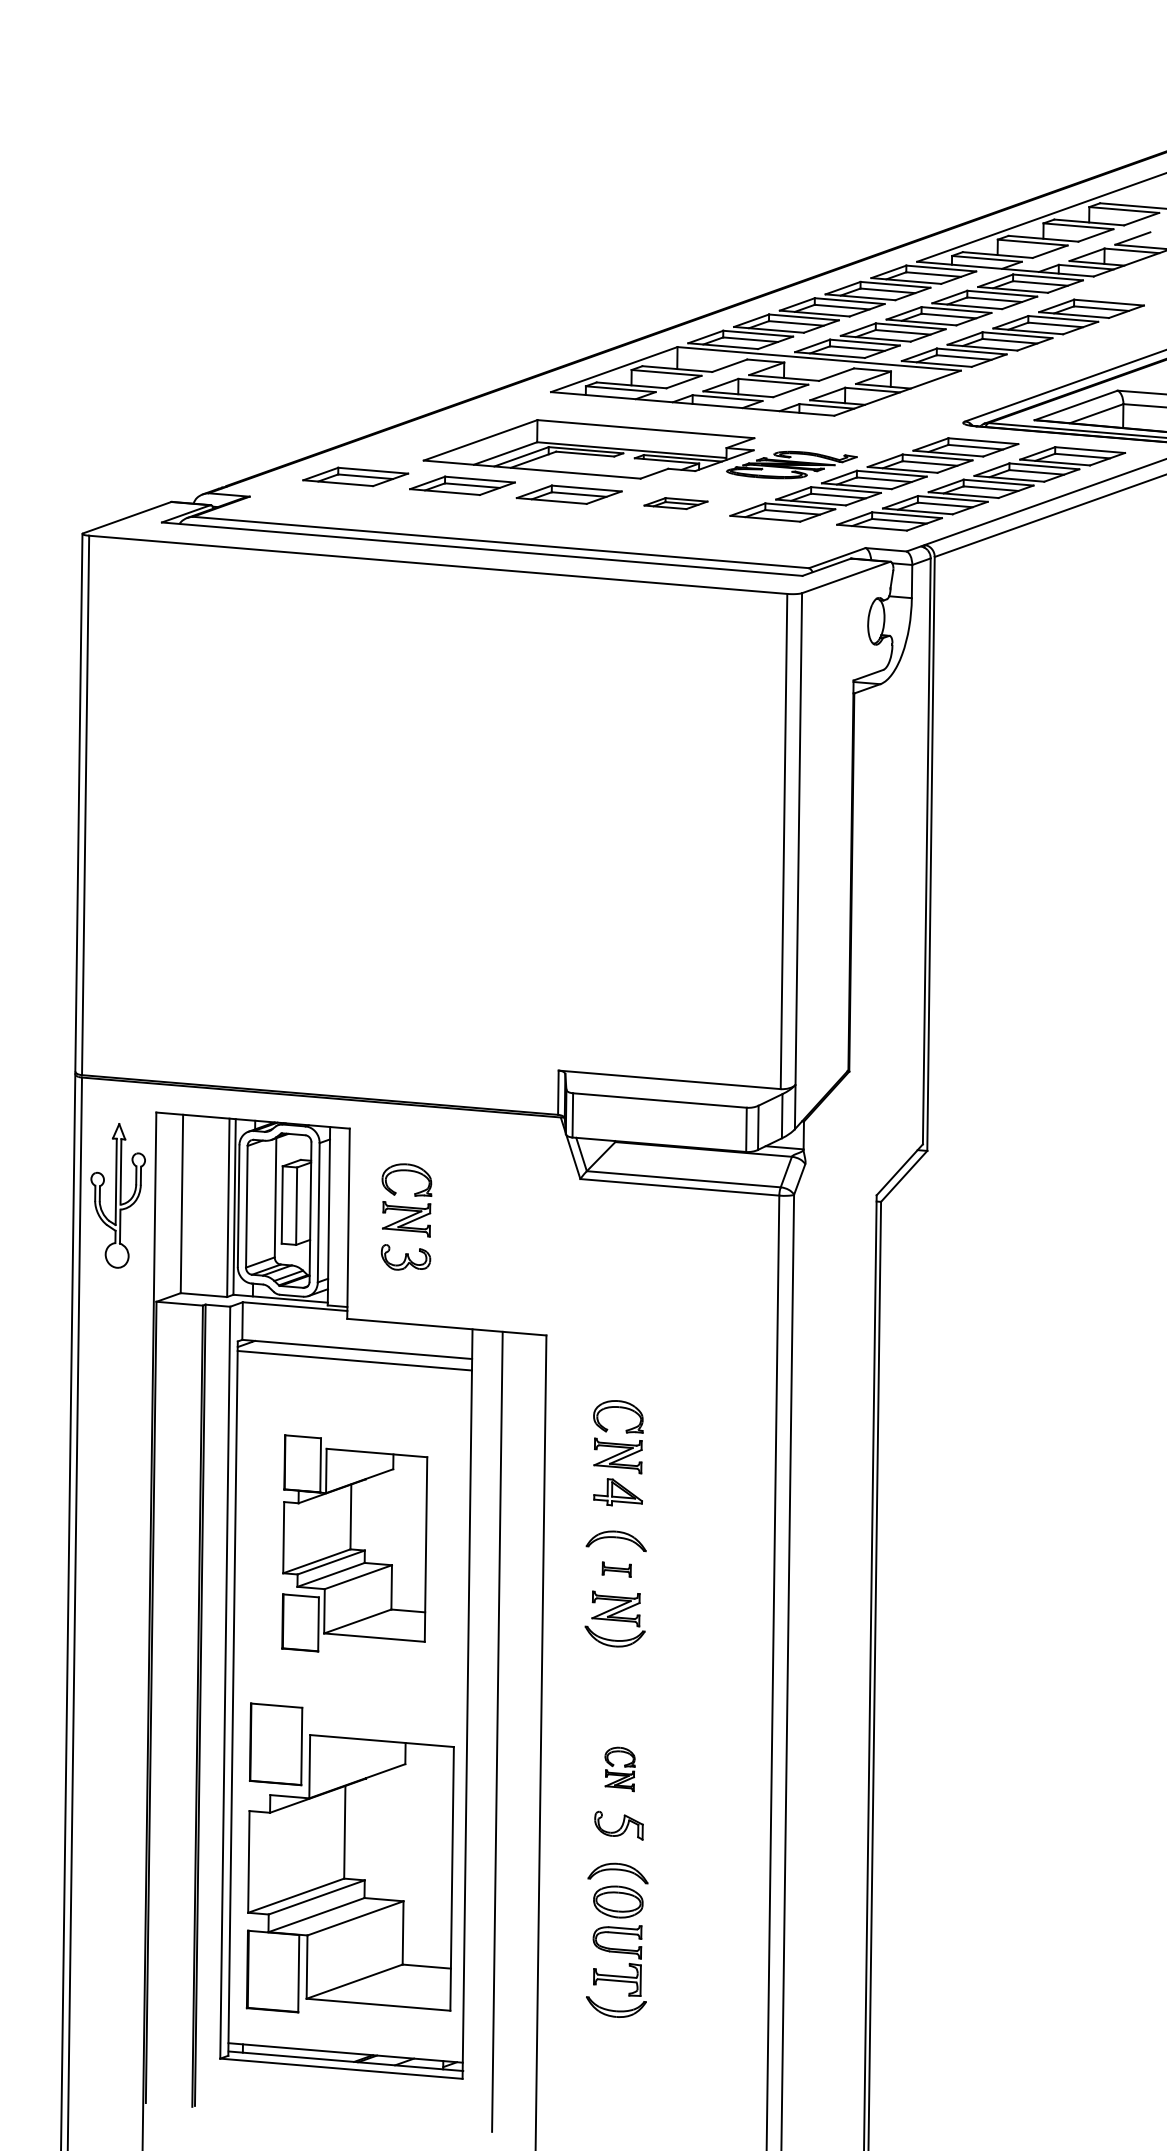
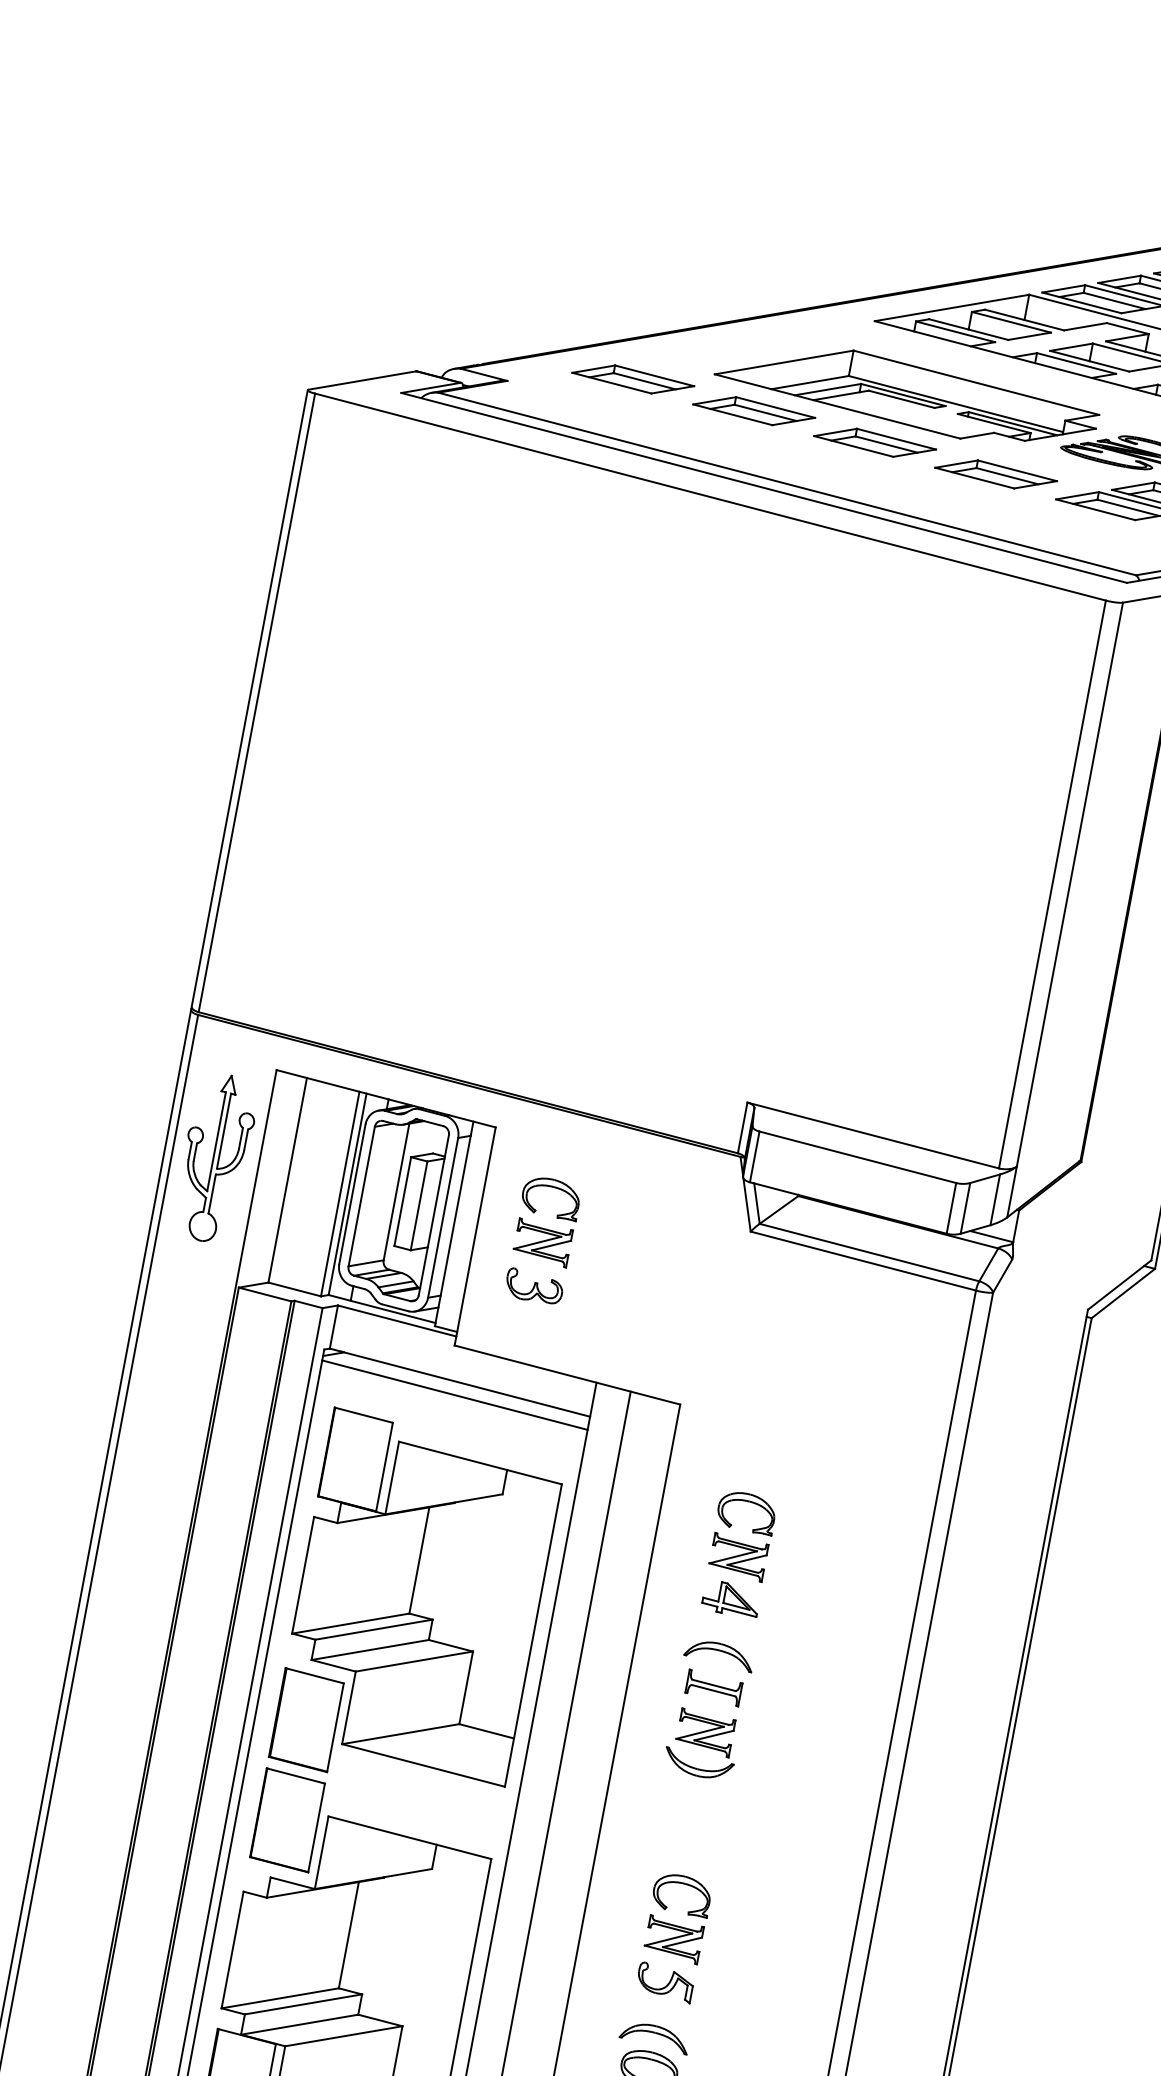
part: (675, 503) -> (995, 474), size x1.67
part: (354, 1543) -> (417, 1605), size x1.43
part: (616, 1569) -> (713, 1687), size x1.67
part: (619, 1769) -> (677, 1918), size x1.67

